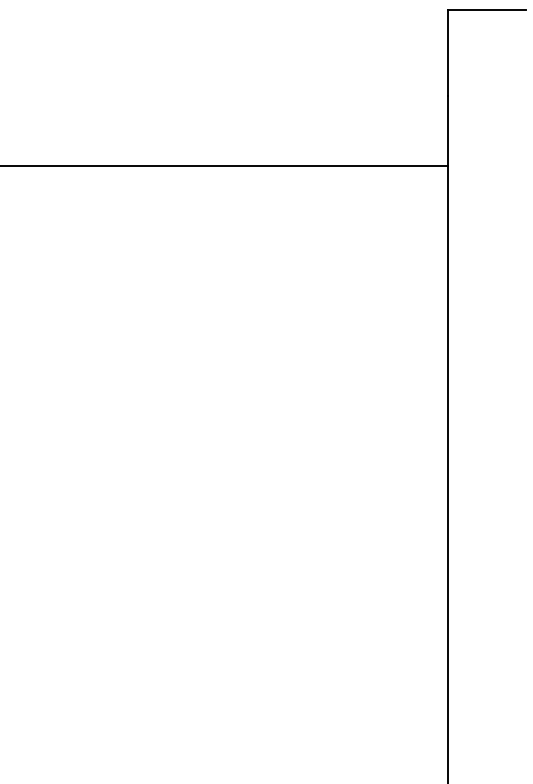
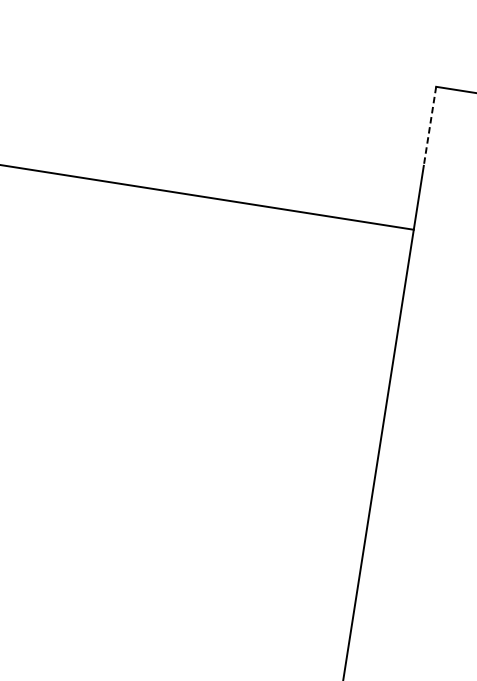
line: (448, 53) -> (430, 126), solid -> dashed

